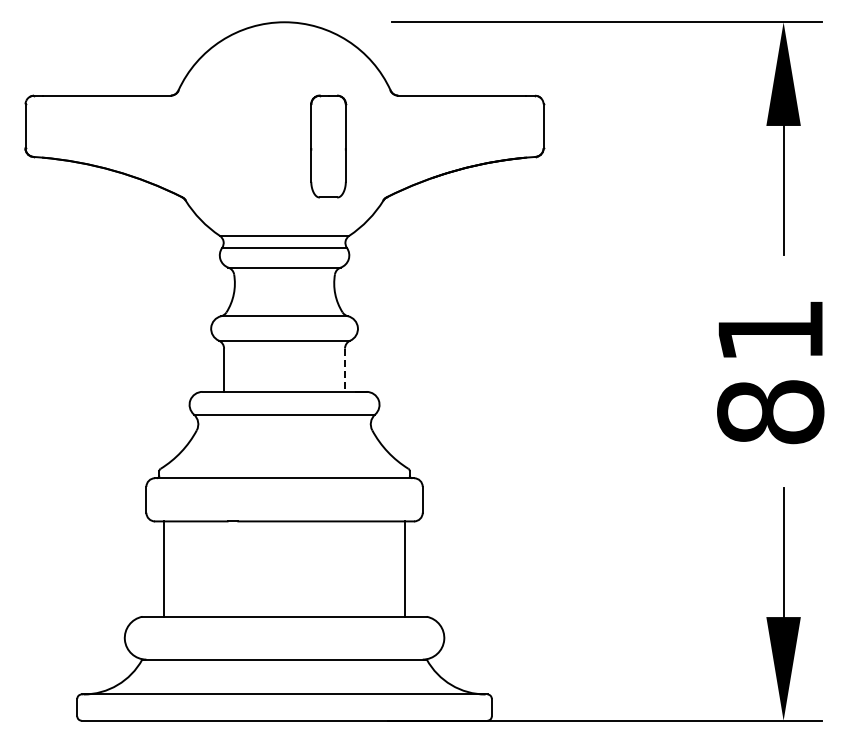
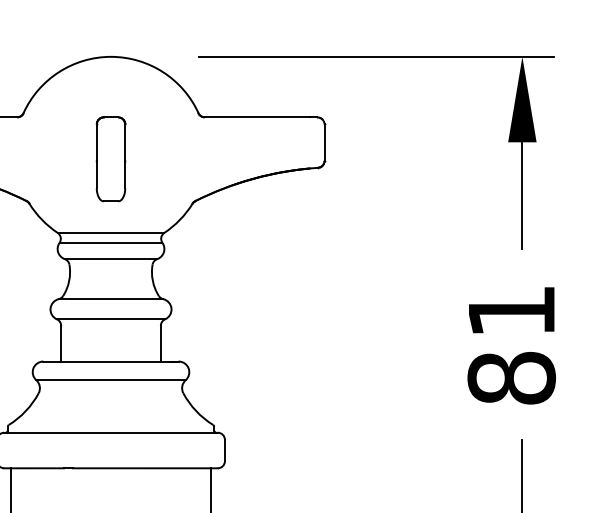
part: (328, 146) -> (110, 159), moved
line: (345, 370) -> (161, 343), dashed -> solid

